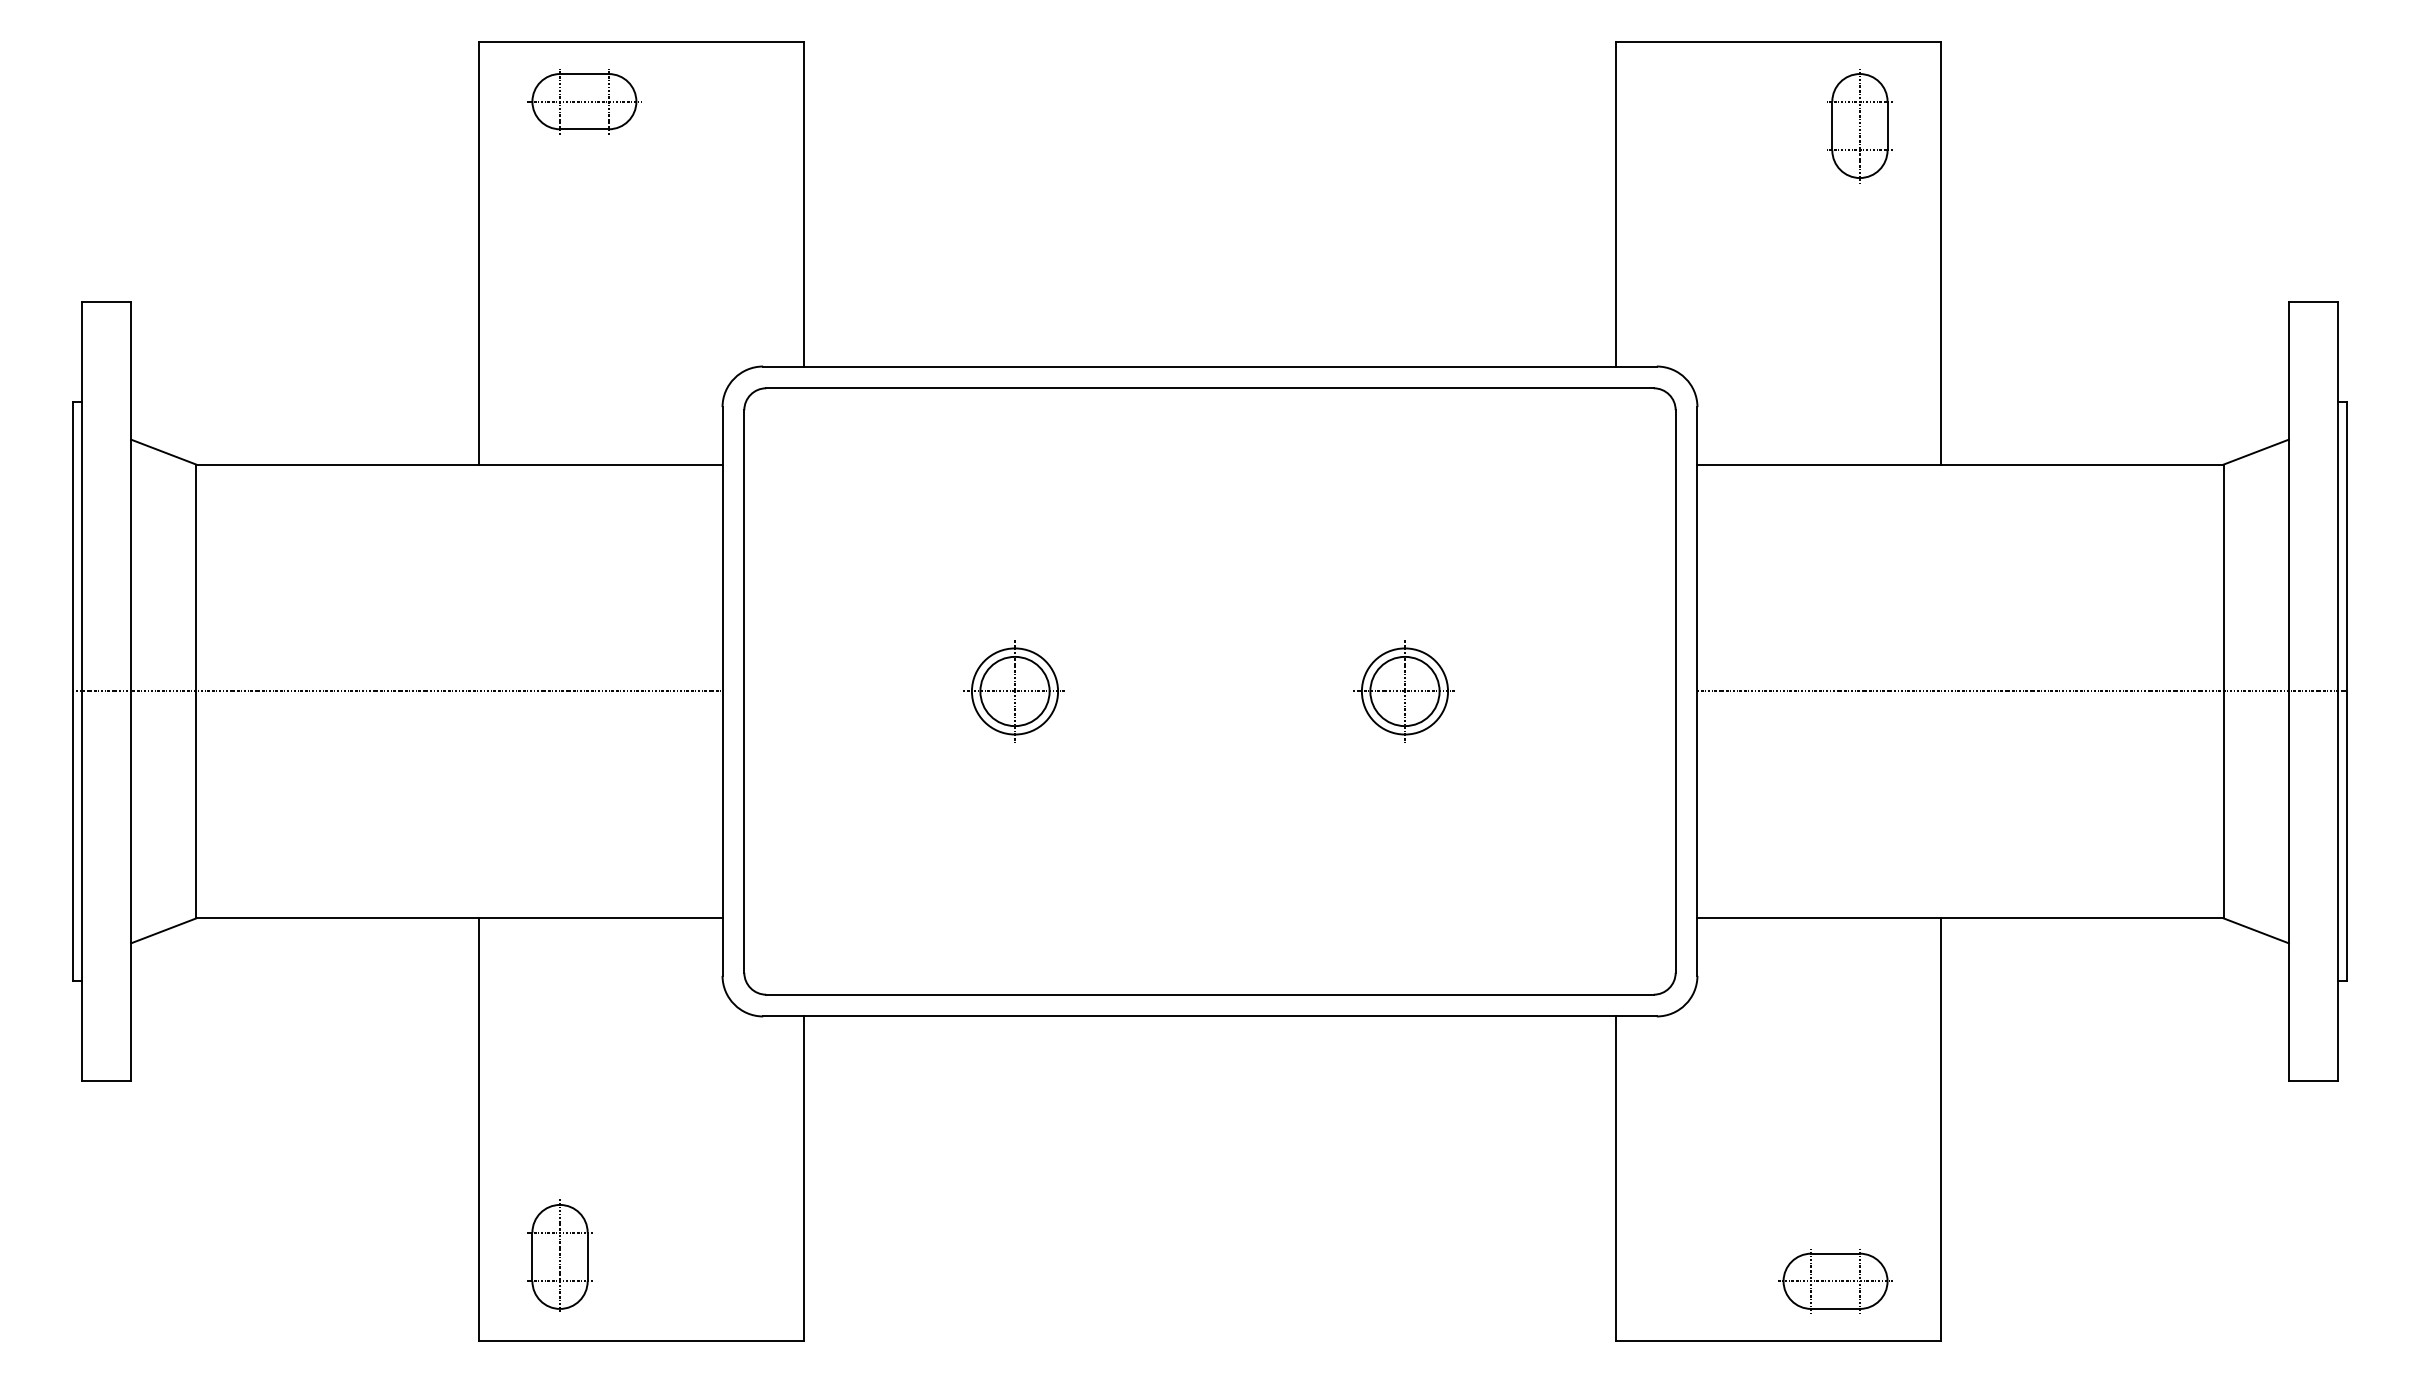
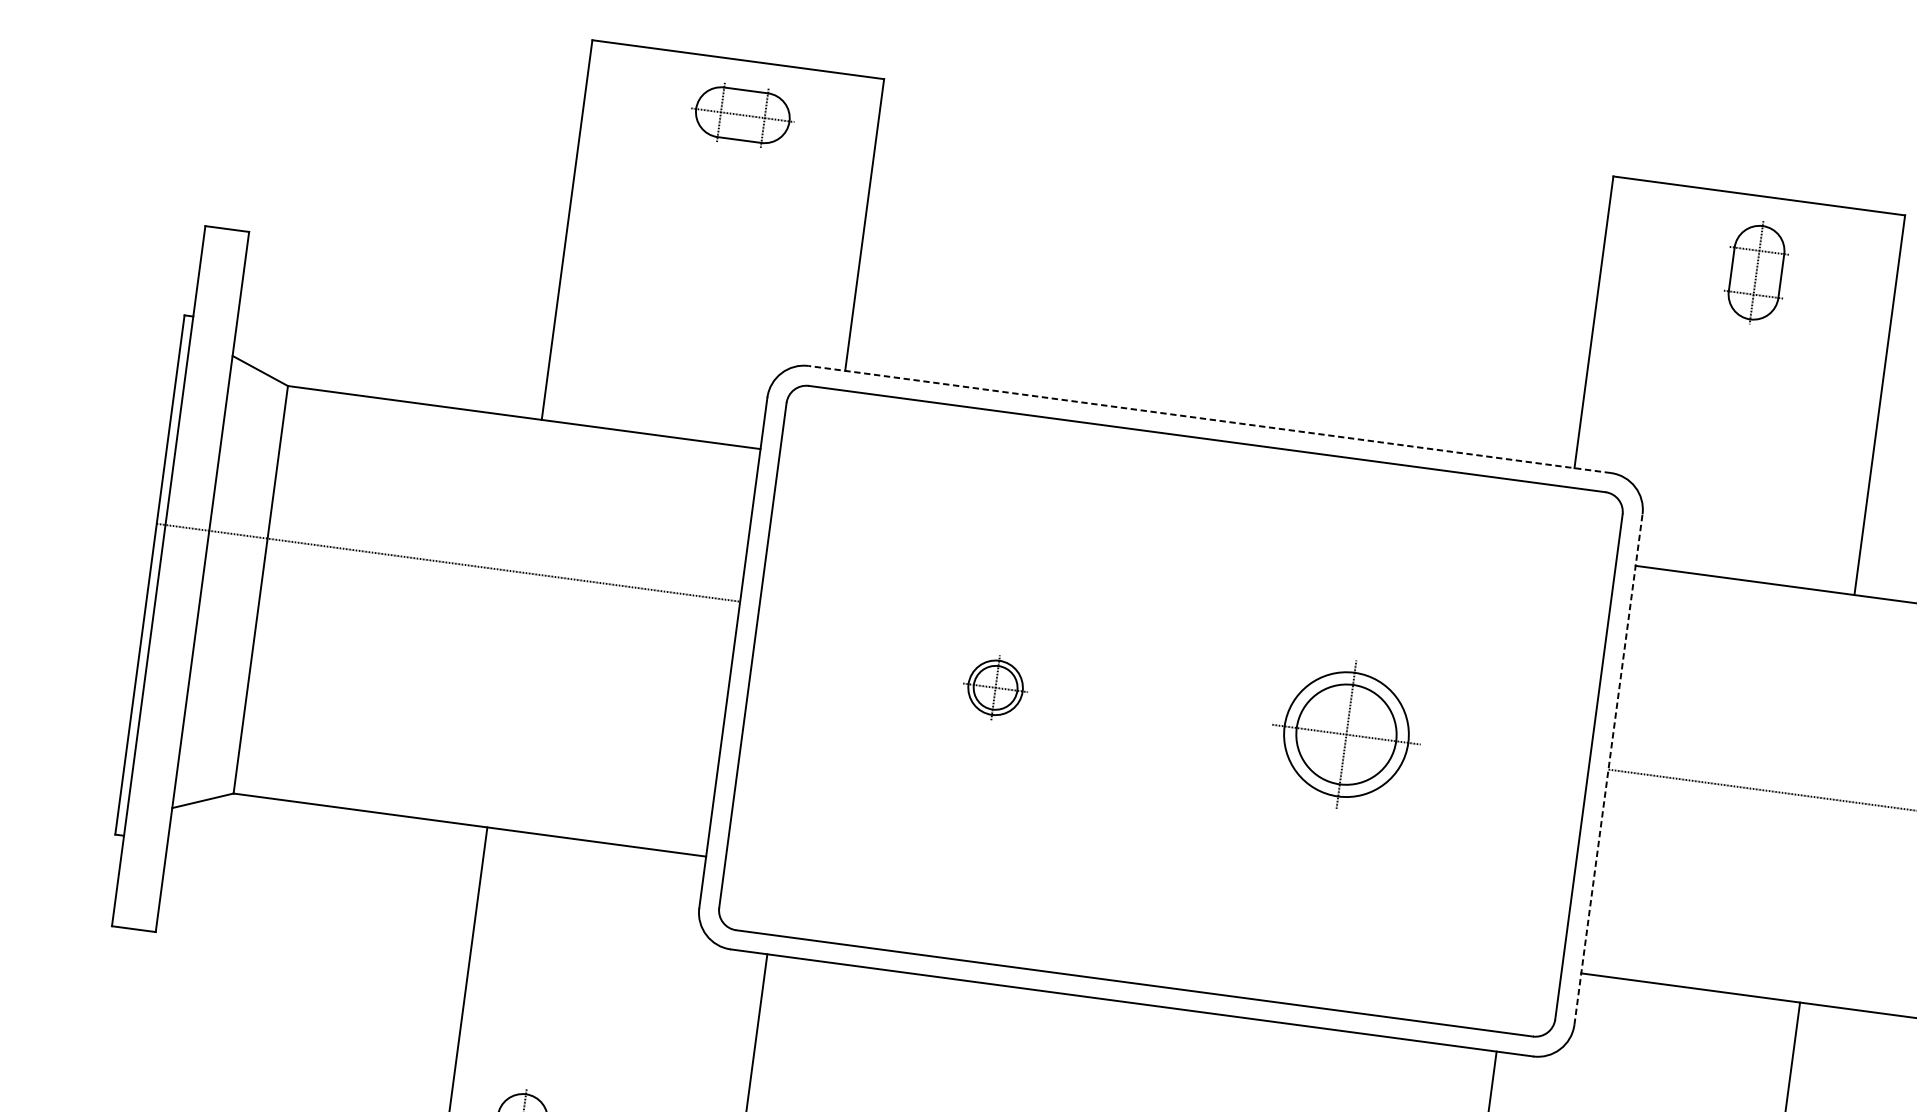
part: (584, 101) -> (742, 115), moved
part: (1859, 126) -> (1756, 273), moved
line: (1210, 366) -> (1210, 419), solid -> dashed
line: (397, 691) -> (448, 562), moved
part: (1013, 691) -> (994, 687), size x0.7
part: (1403, 691) -> (1344, 734), size x1.6
line: (1697, 691) -> (1608, 769), solid -> dashed

